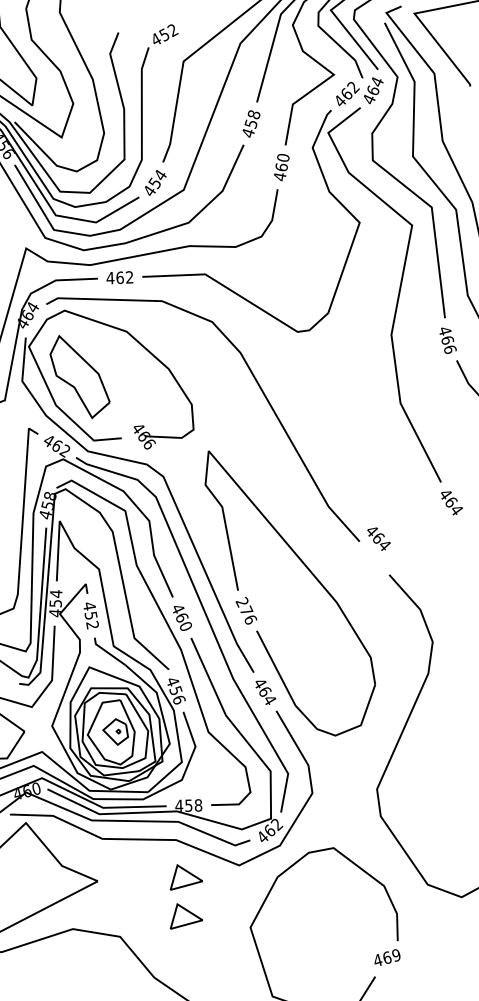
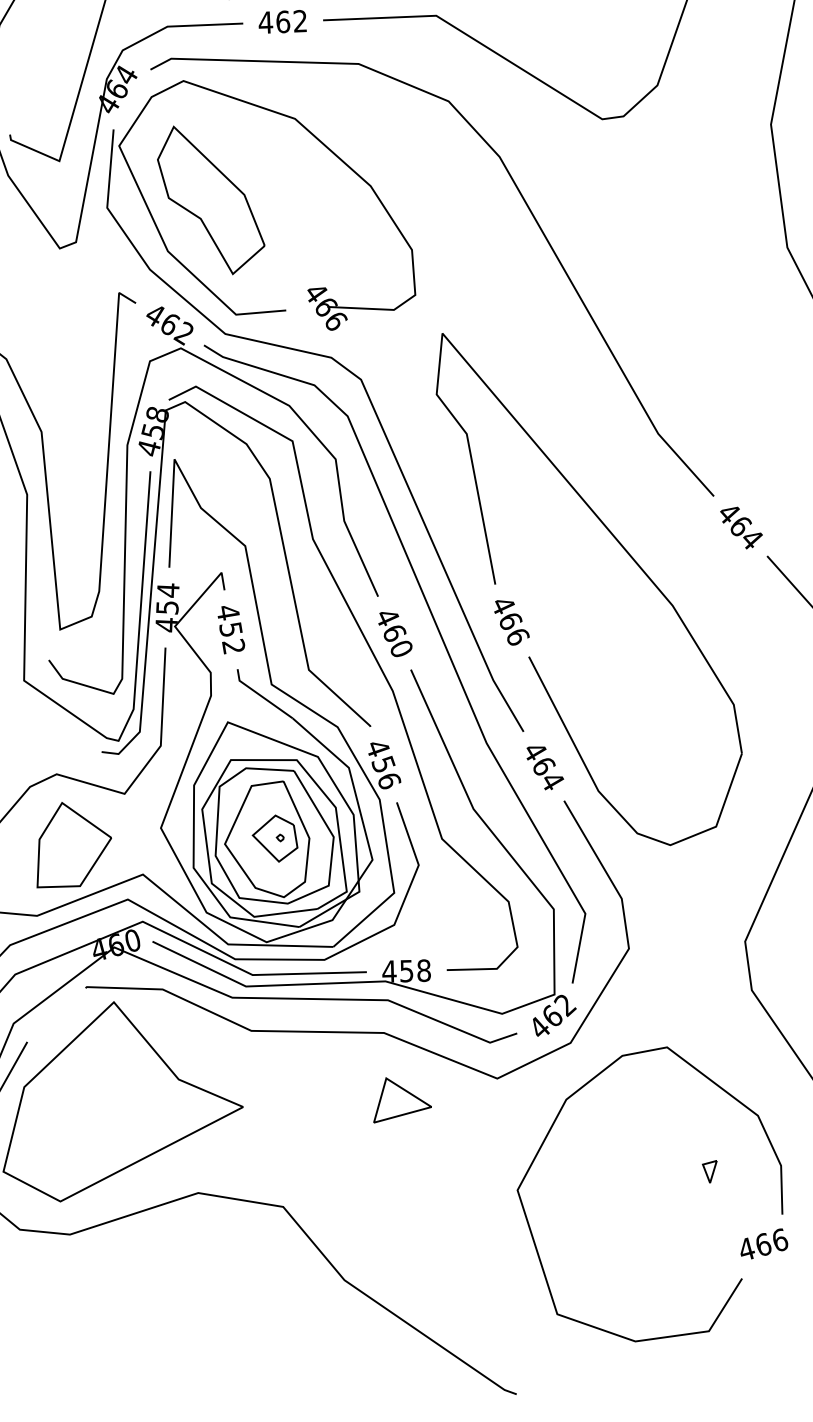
text: (378, 538) -> (740, 526), moved
text: (244, 606) -> (506, 612), 276 -> 466
part: (185, 916) -> (400, 1170), removed
part: (356, 916) -> (708, 1170), added
text: (396, 954) -> (780, 1238), 469 -> 466

